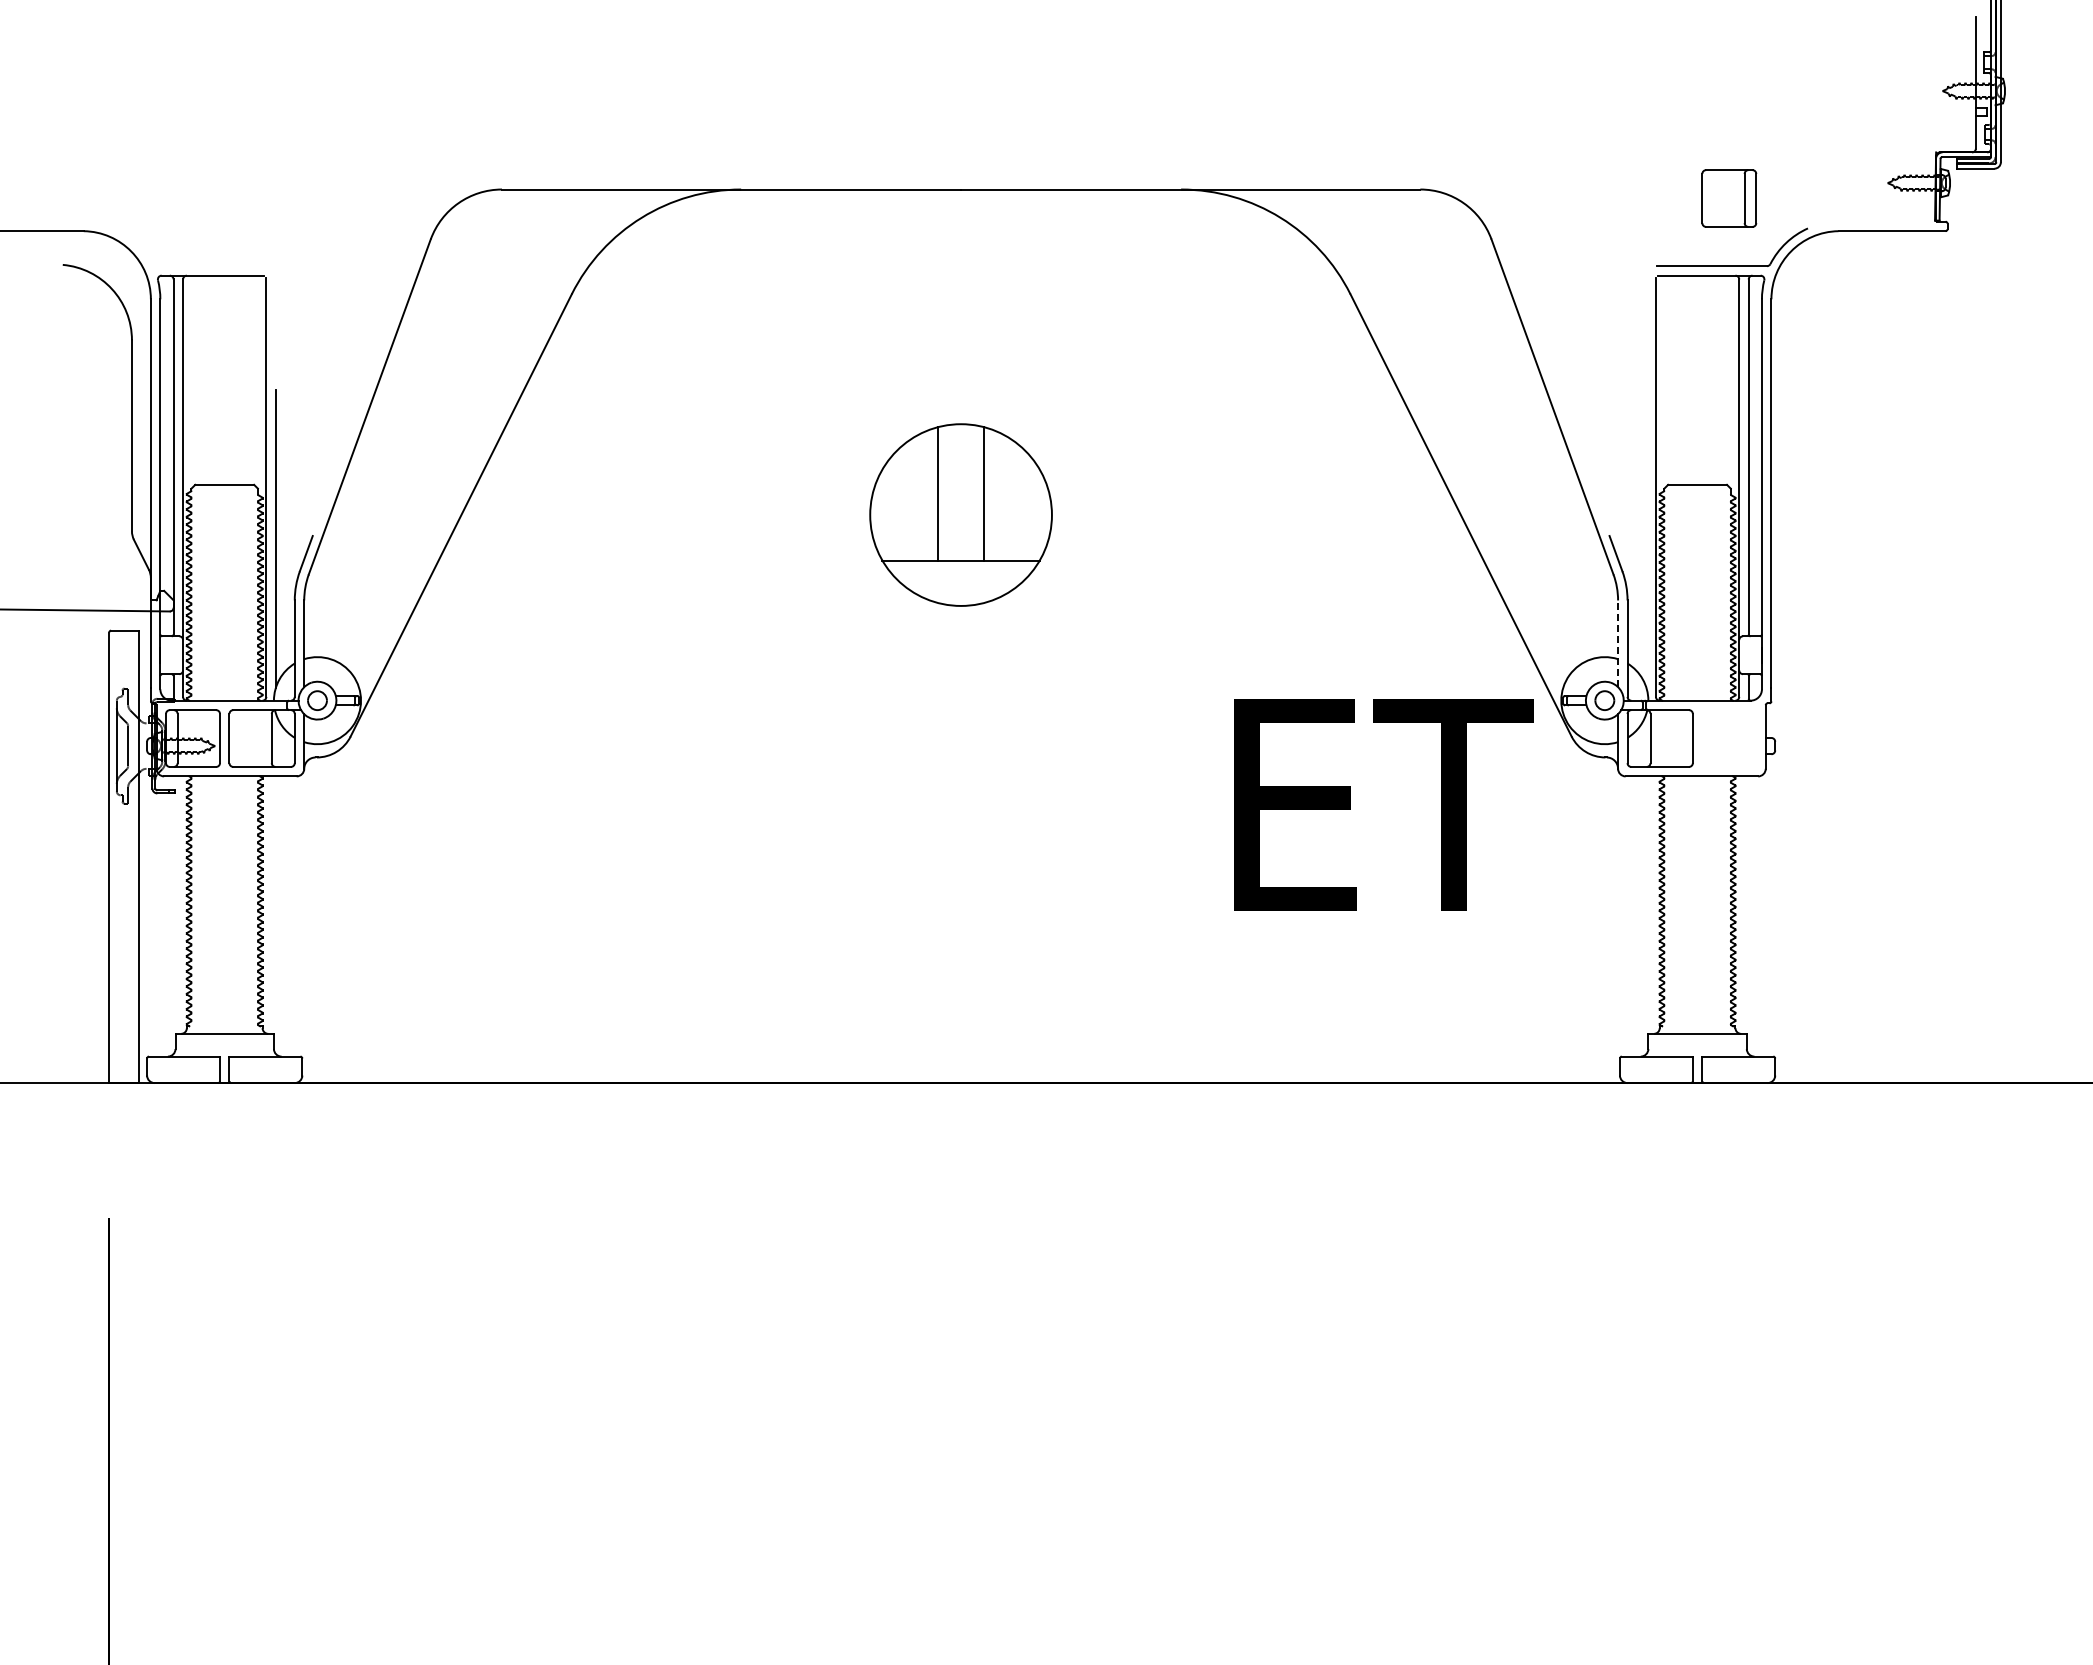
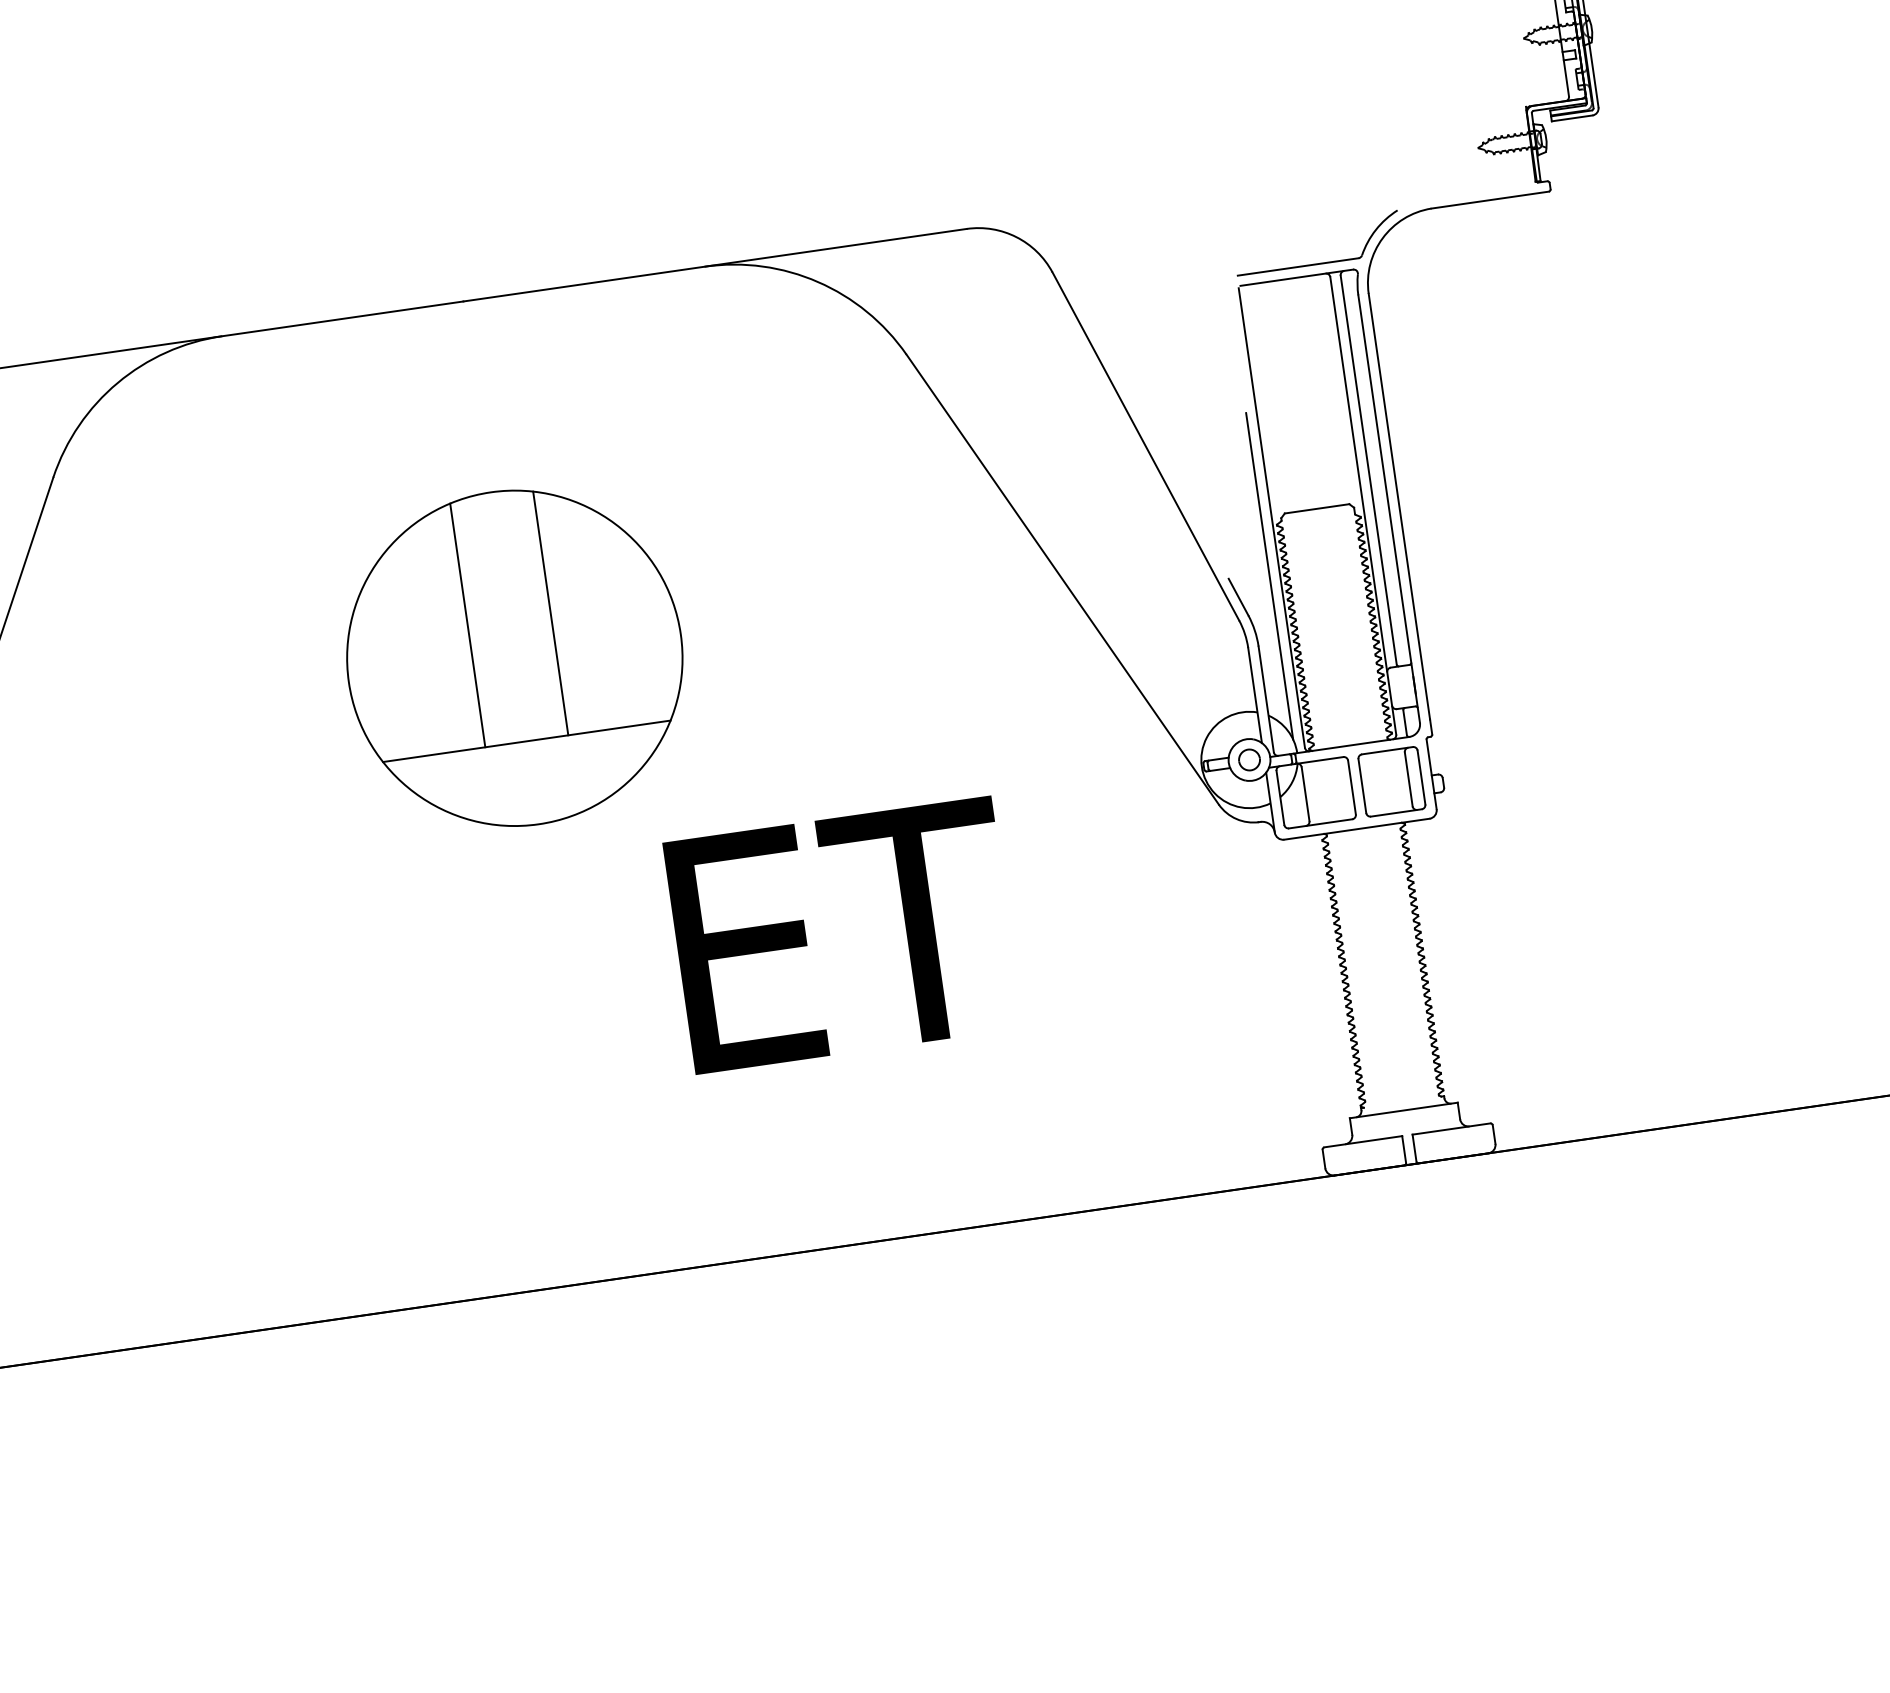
part: (1729, 198) -> (1392, 781), moved
part: (960, 514) -> (514, 657), size x1.67
line: (1646, 538) -> (1269, 575), added
line: (1618, 643) -> (1255, 695), dashed -> solid
text: (1383, 804) -> (842, 934), moved

